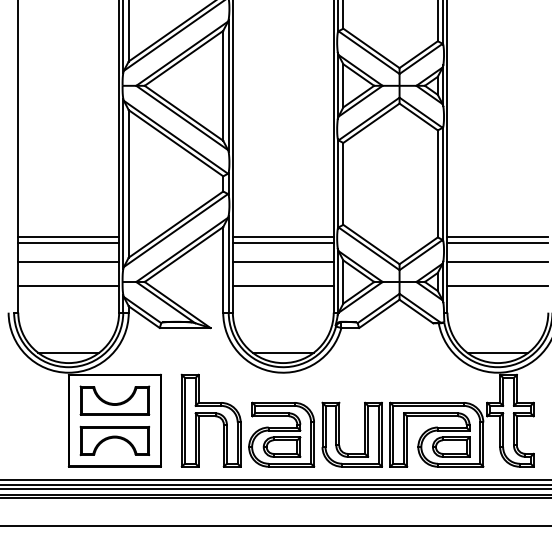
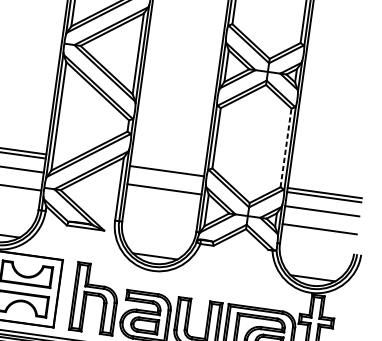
line: (437, 183) -> (285, 147), solid -> dashed
line: (282, 242) -> (165, 175), removed
line: (282, 286) -> (161, 207), removed

